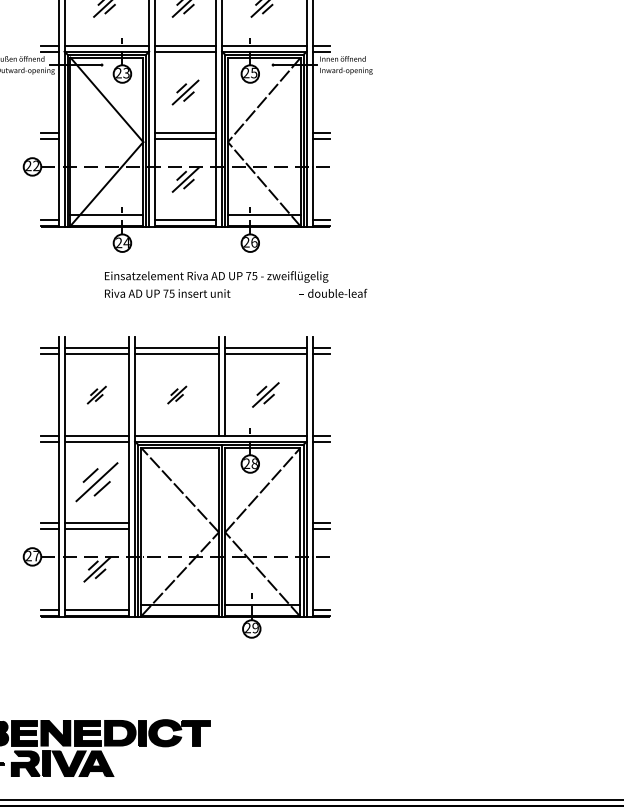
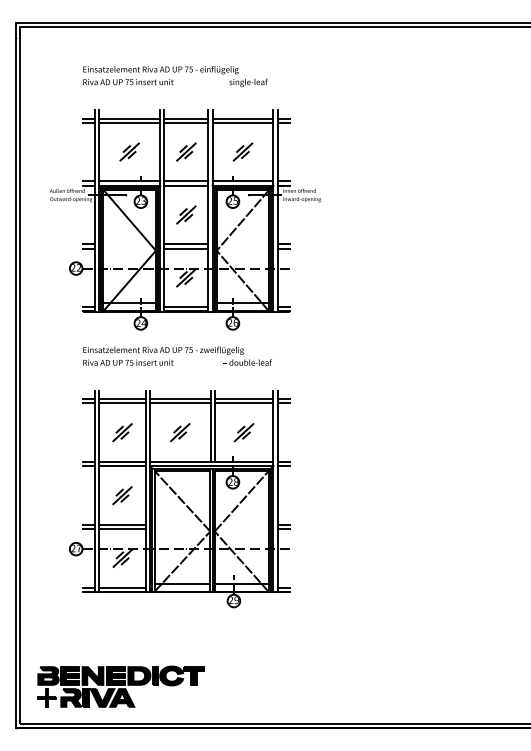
text: (235, 283) -> (177, 355), moved
part: (96, 394) -> (122, 432), size x1.43
part: (177, 394) -> (180, 432), size x1.43
part: (96, 482) -> (122, 495), size x0.62

